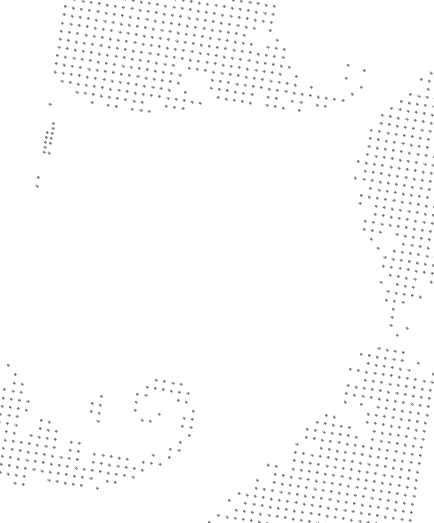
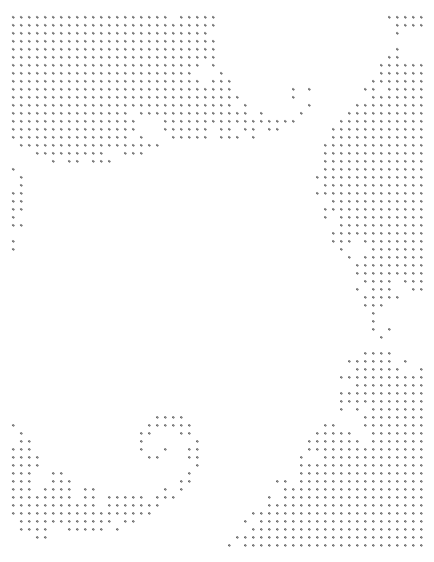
part: (347, 72) -> (293, 93), size x0.62
part: (48, 138) -> (17, 201), size x1.67
part: (95, 408) -> (103, 453), removed

